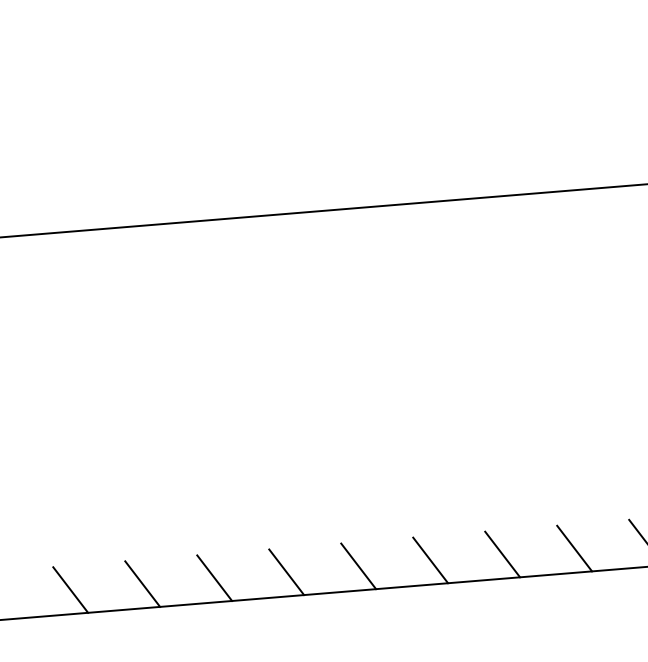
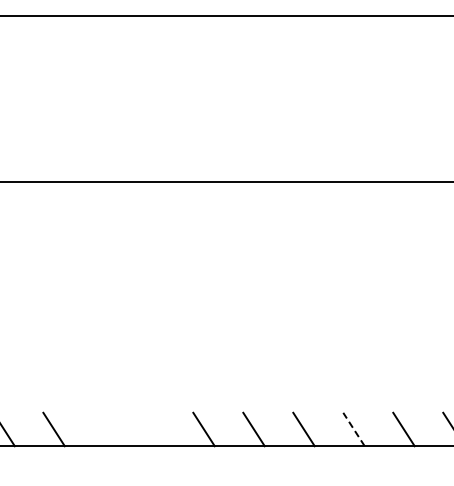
line: (575, 548) -> (354, 429), solid -> dashed
line: (285, 572) -> (153, 429), removed
line: (213, 578) -> (103, 429), removed

